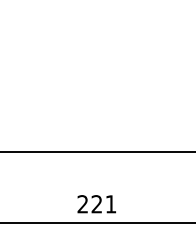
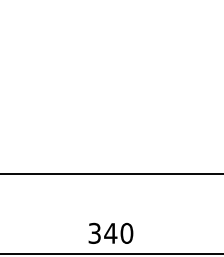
text: (96, 203) -> (110, 232), 221 -> 340

